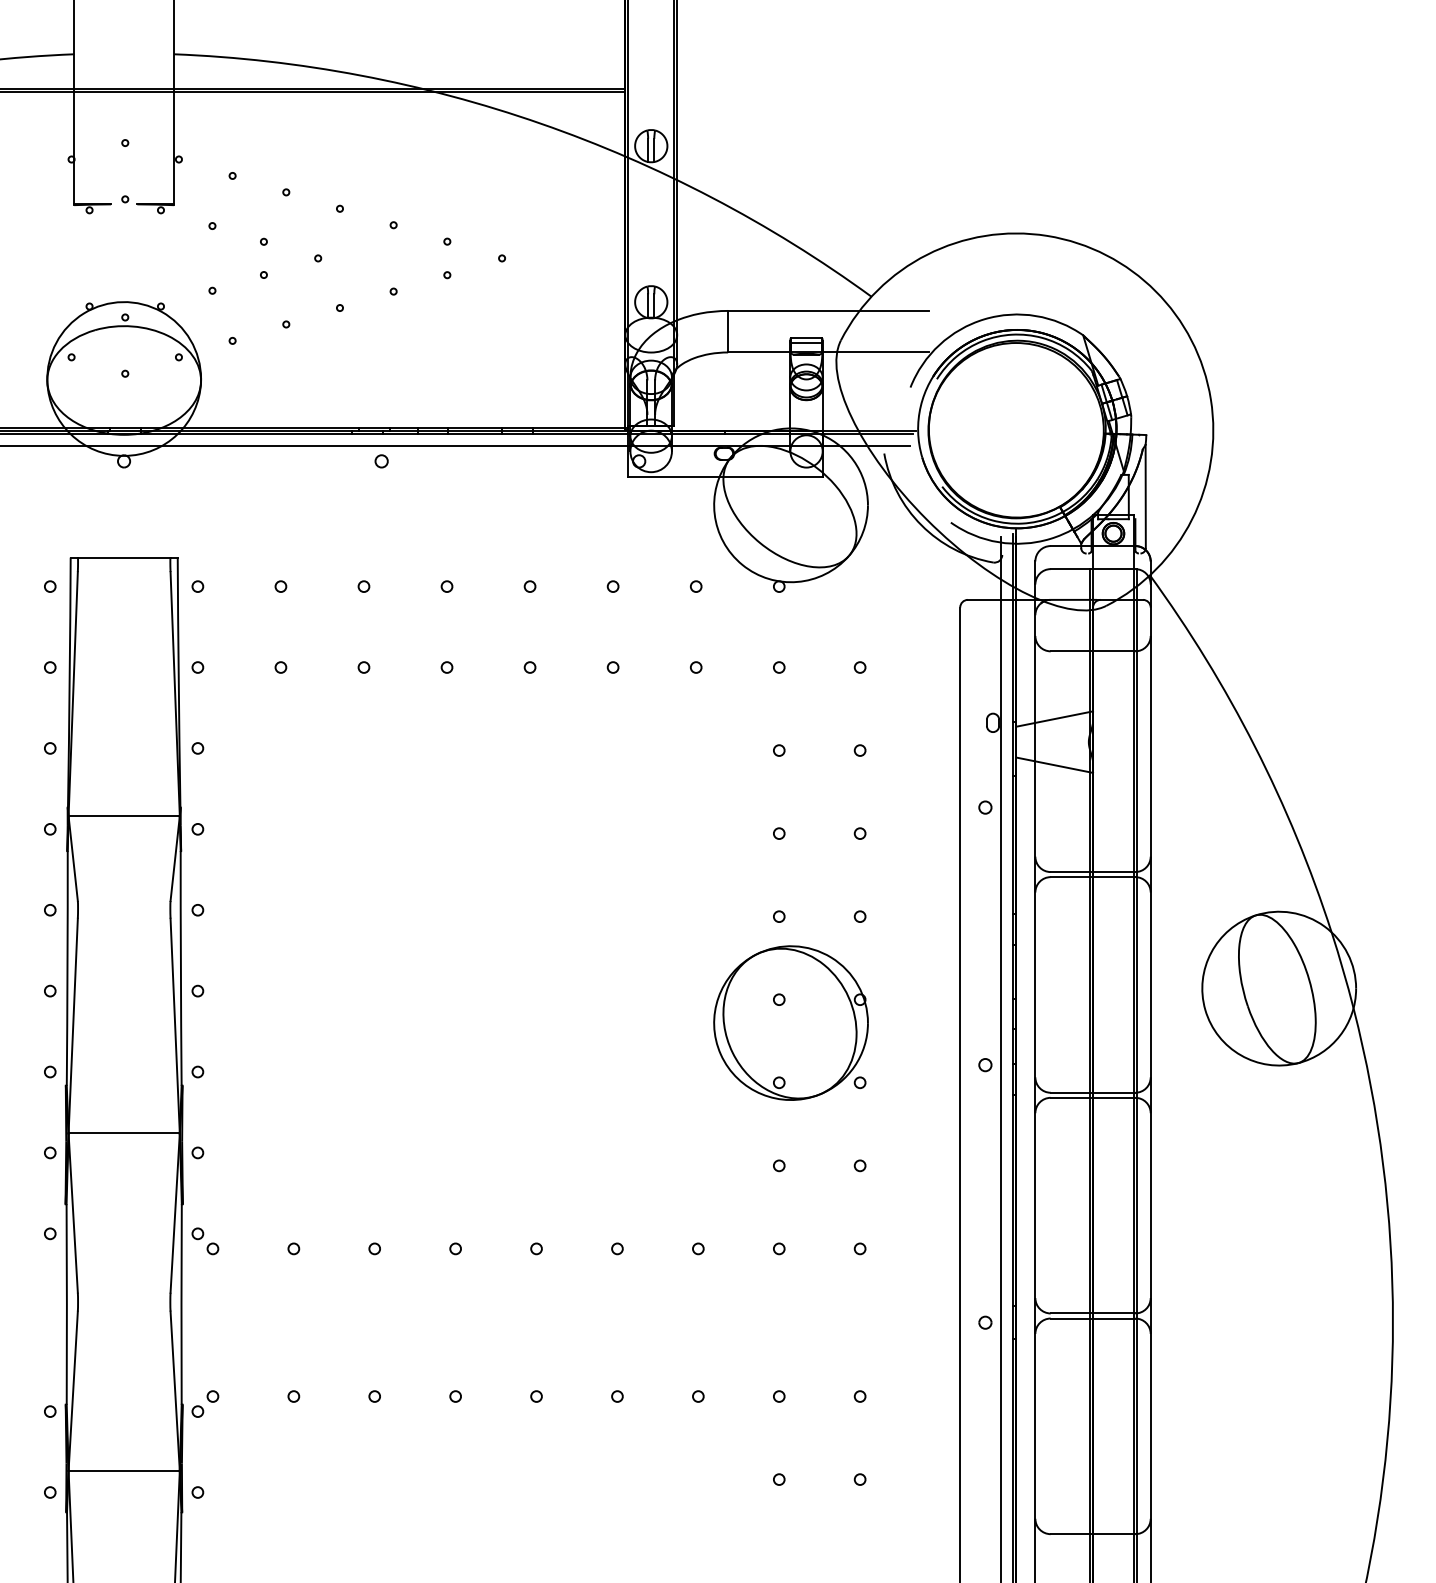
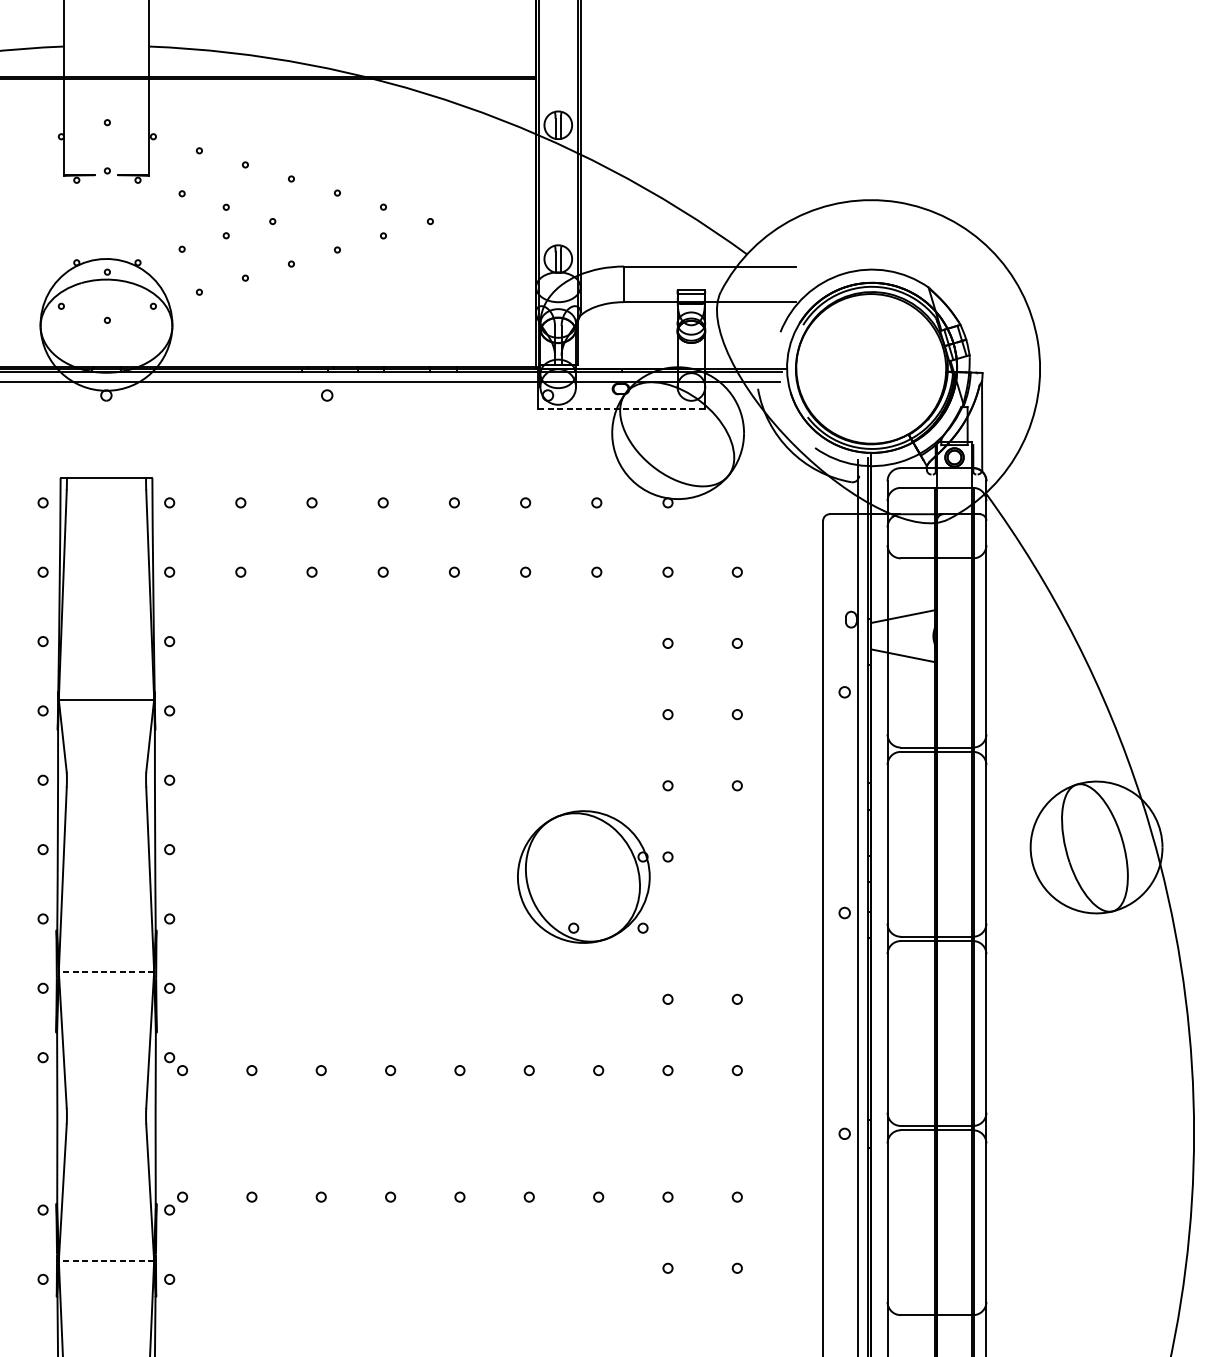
line: (725, 476) -> (621, 408), solid -> dashed
part: (790, 1022) -> (583, 876), moved
line: (124, 1133) -> (106, 971), solid -> dashed
line: (124, 1470) -> (106, 1260), solid -> dashed

